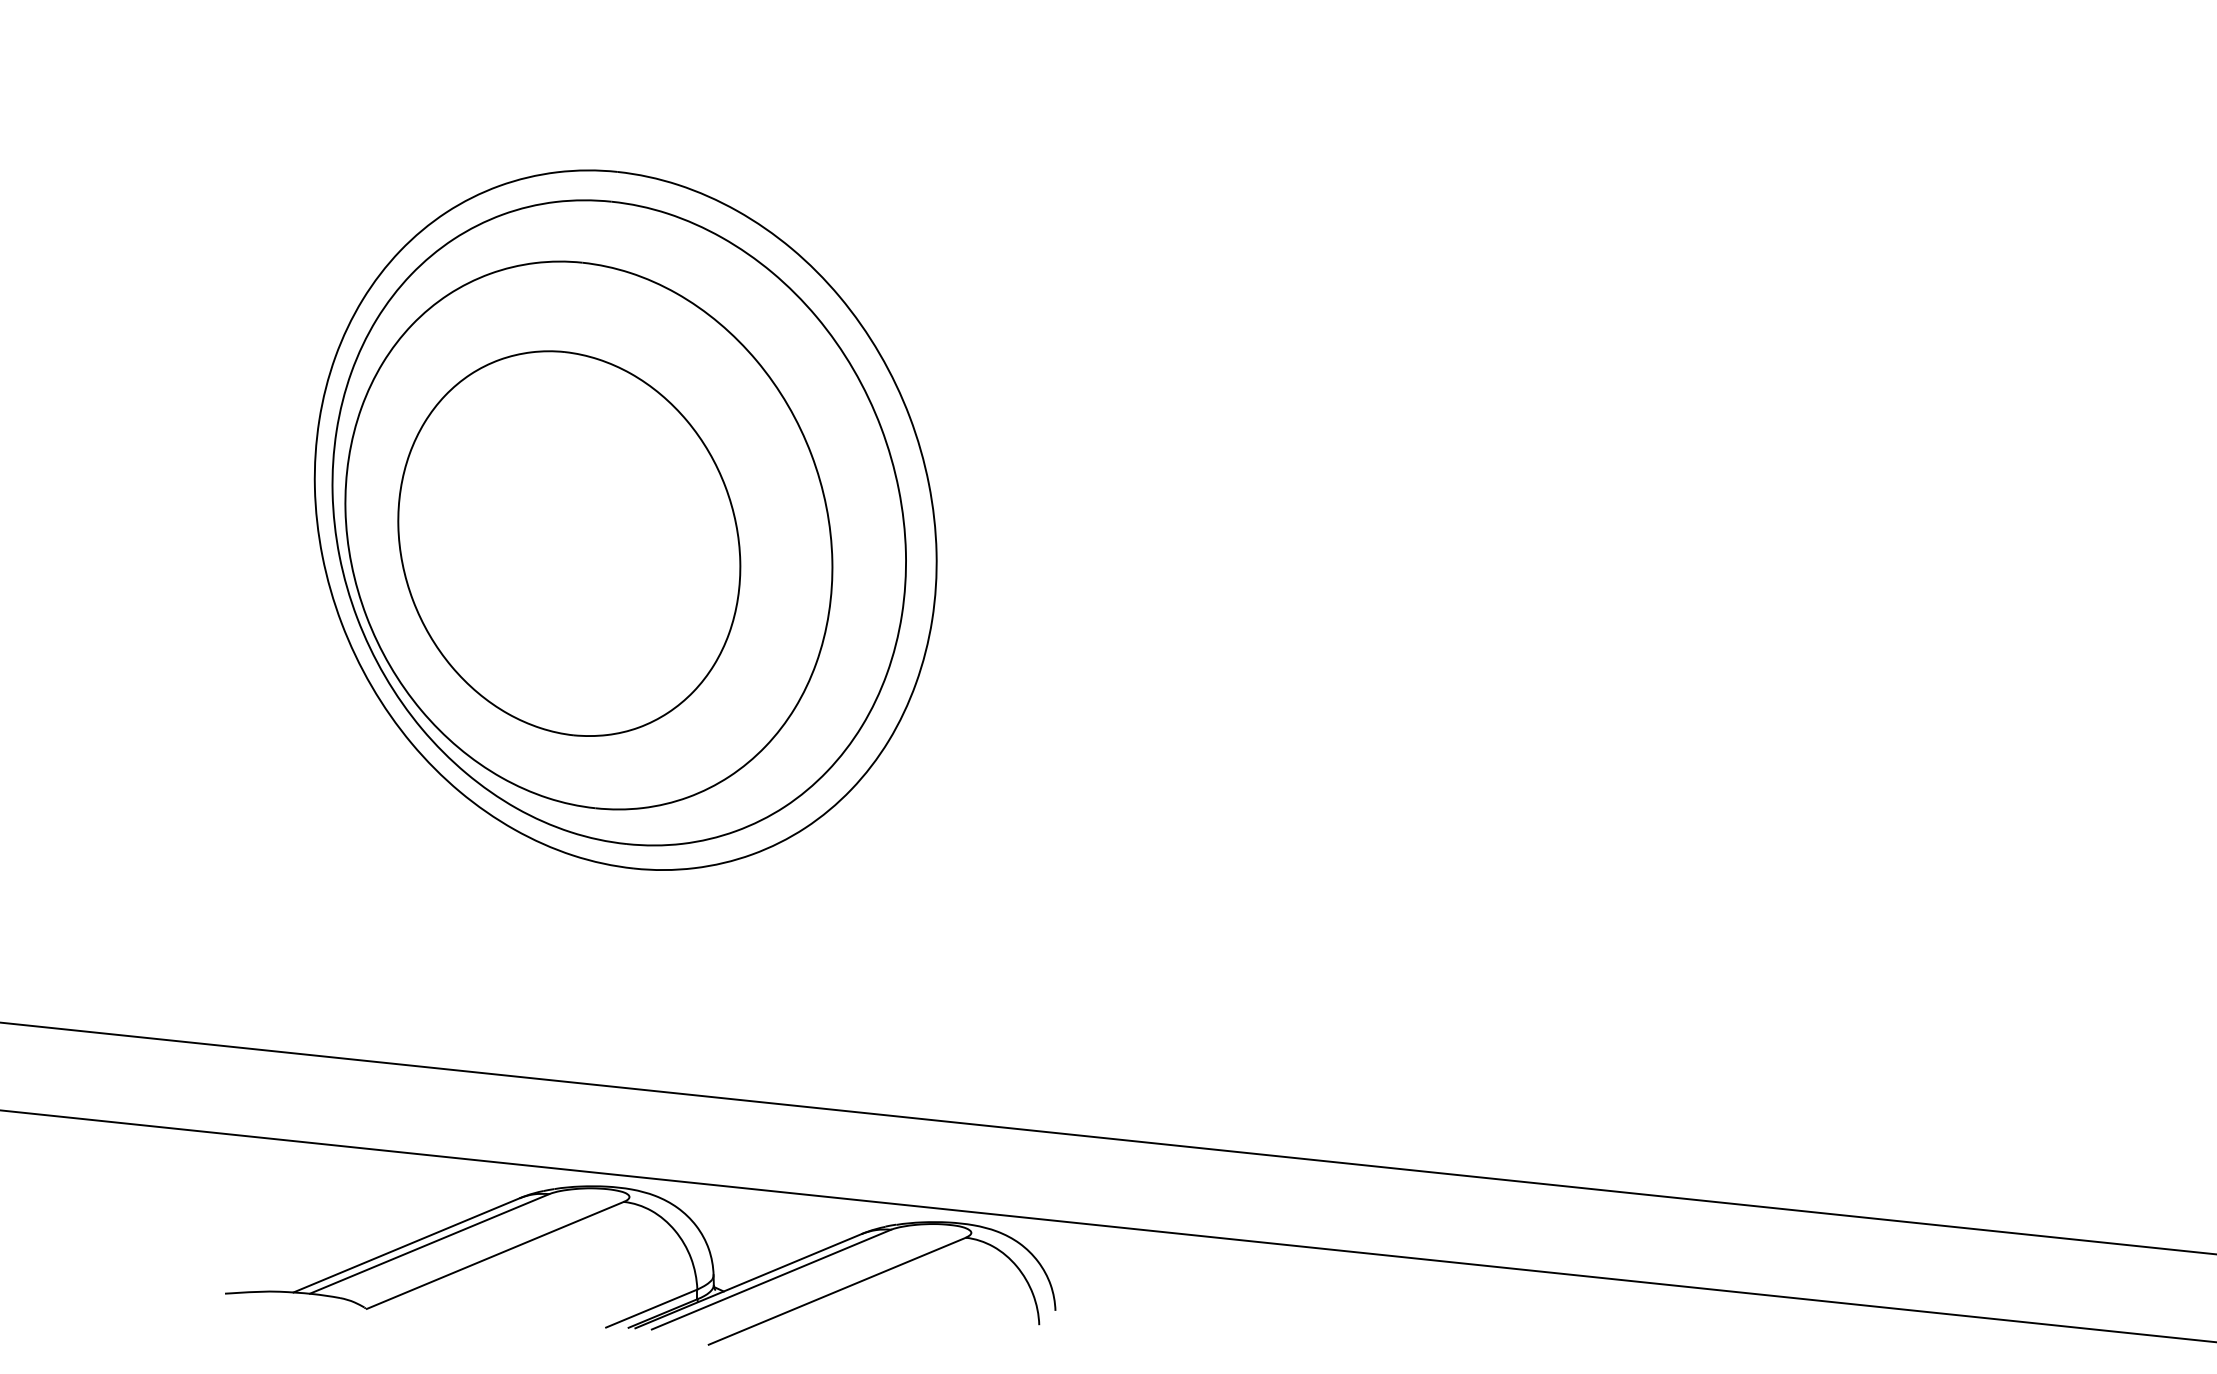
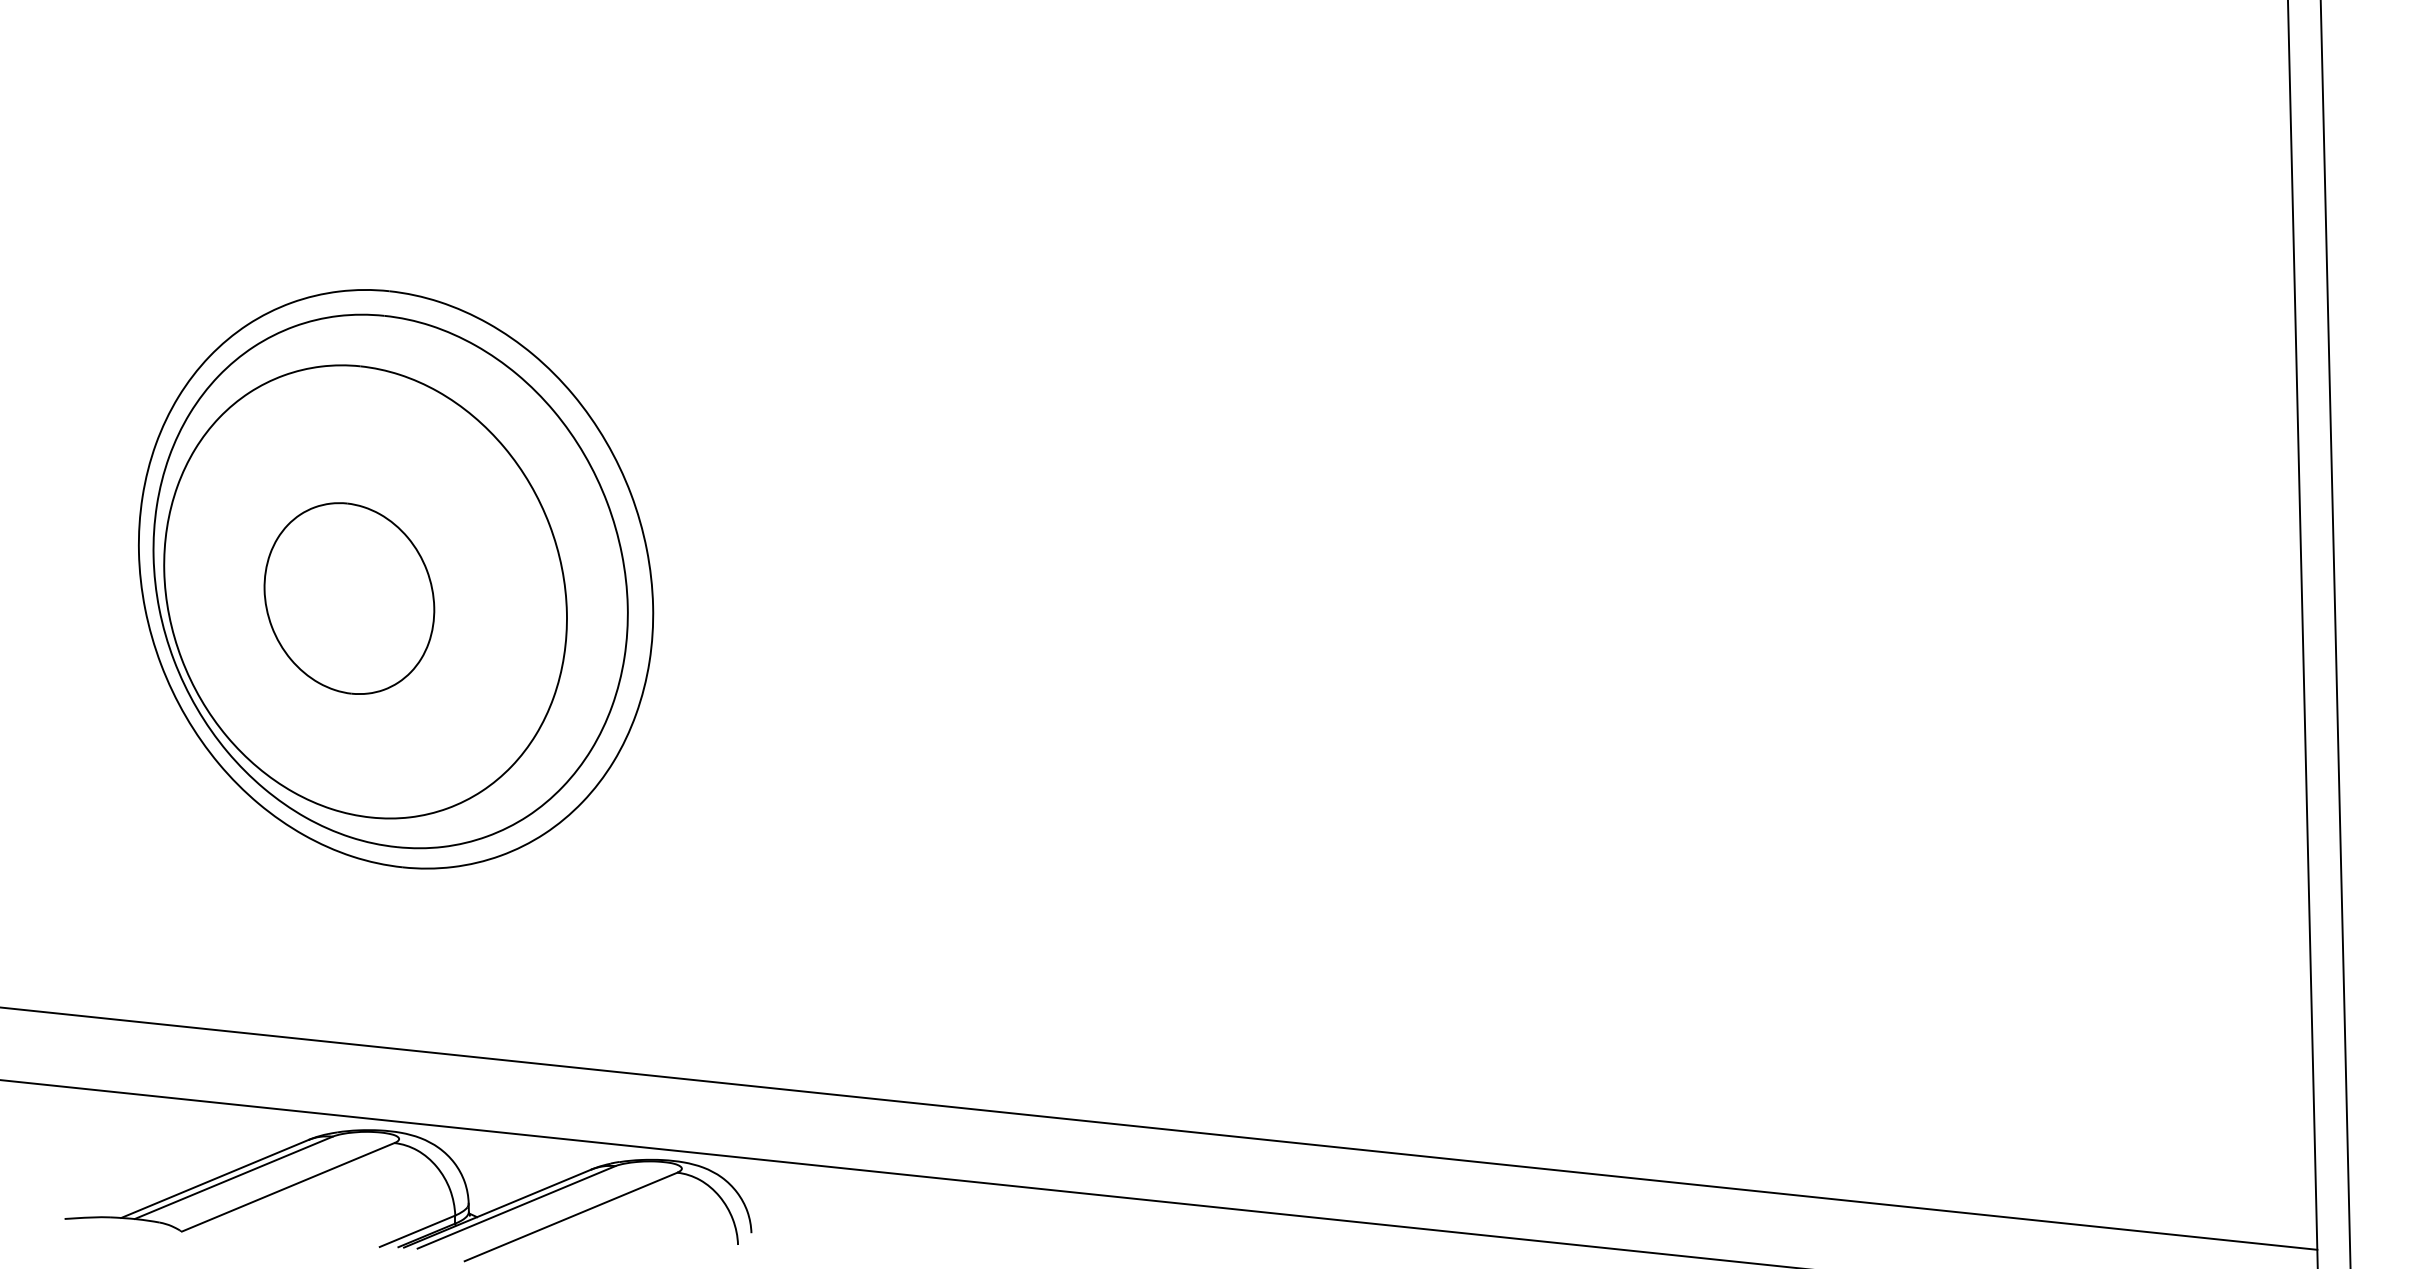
part: (569, 543) -> (349, 598), size x0.6

